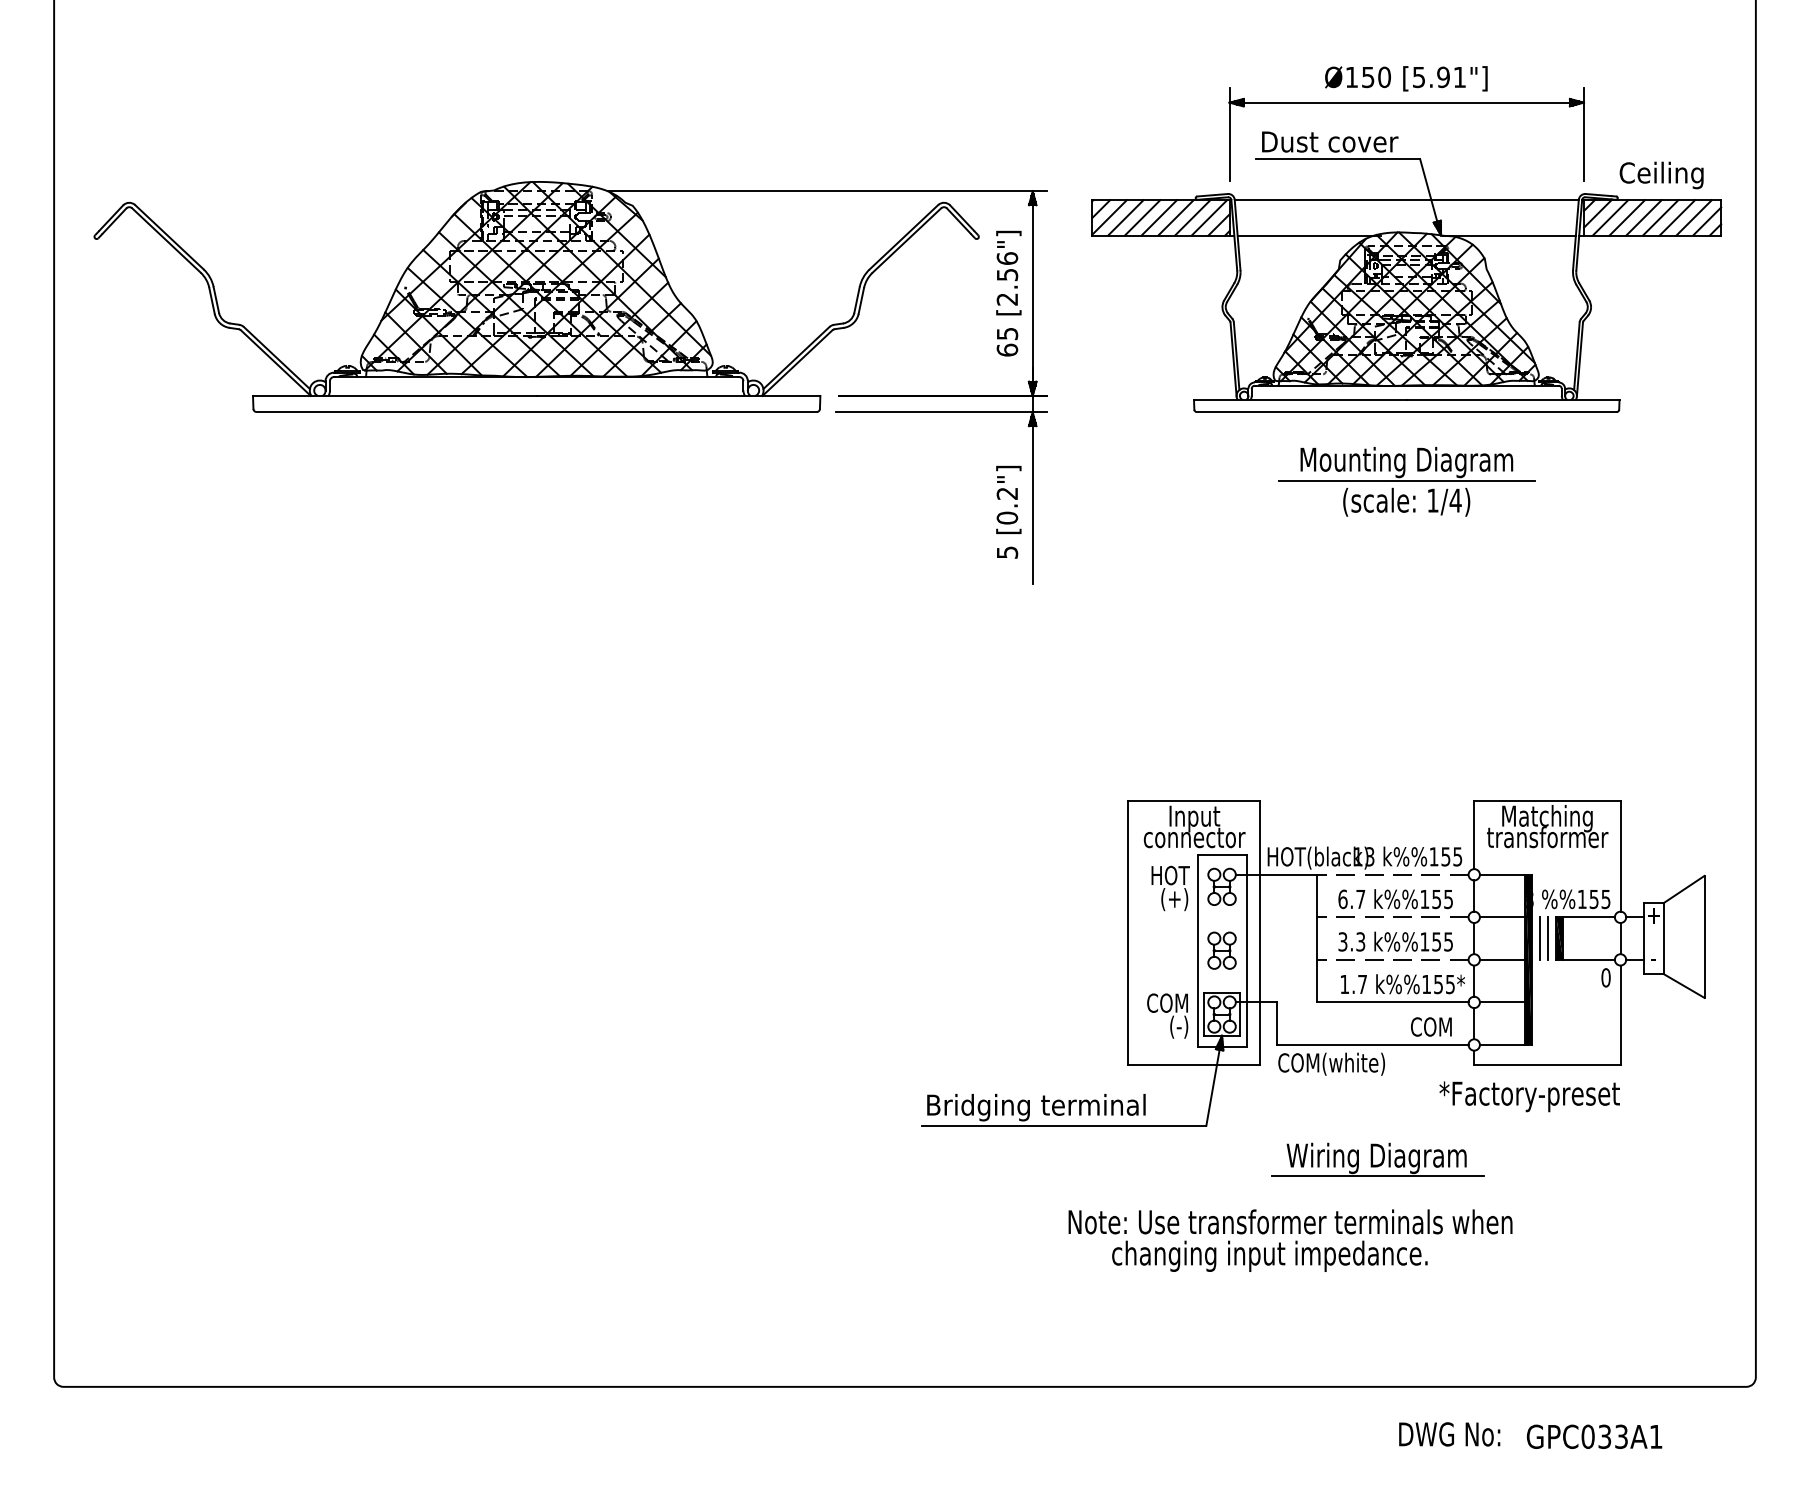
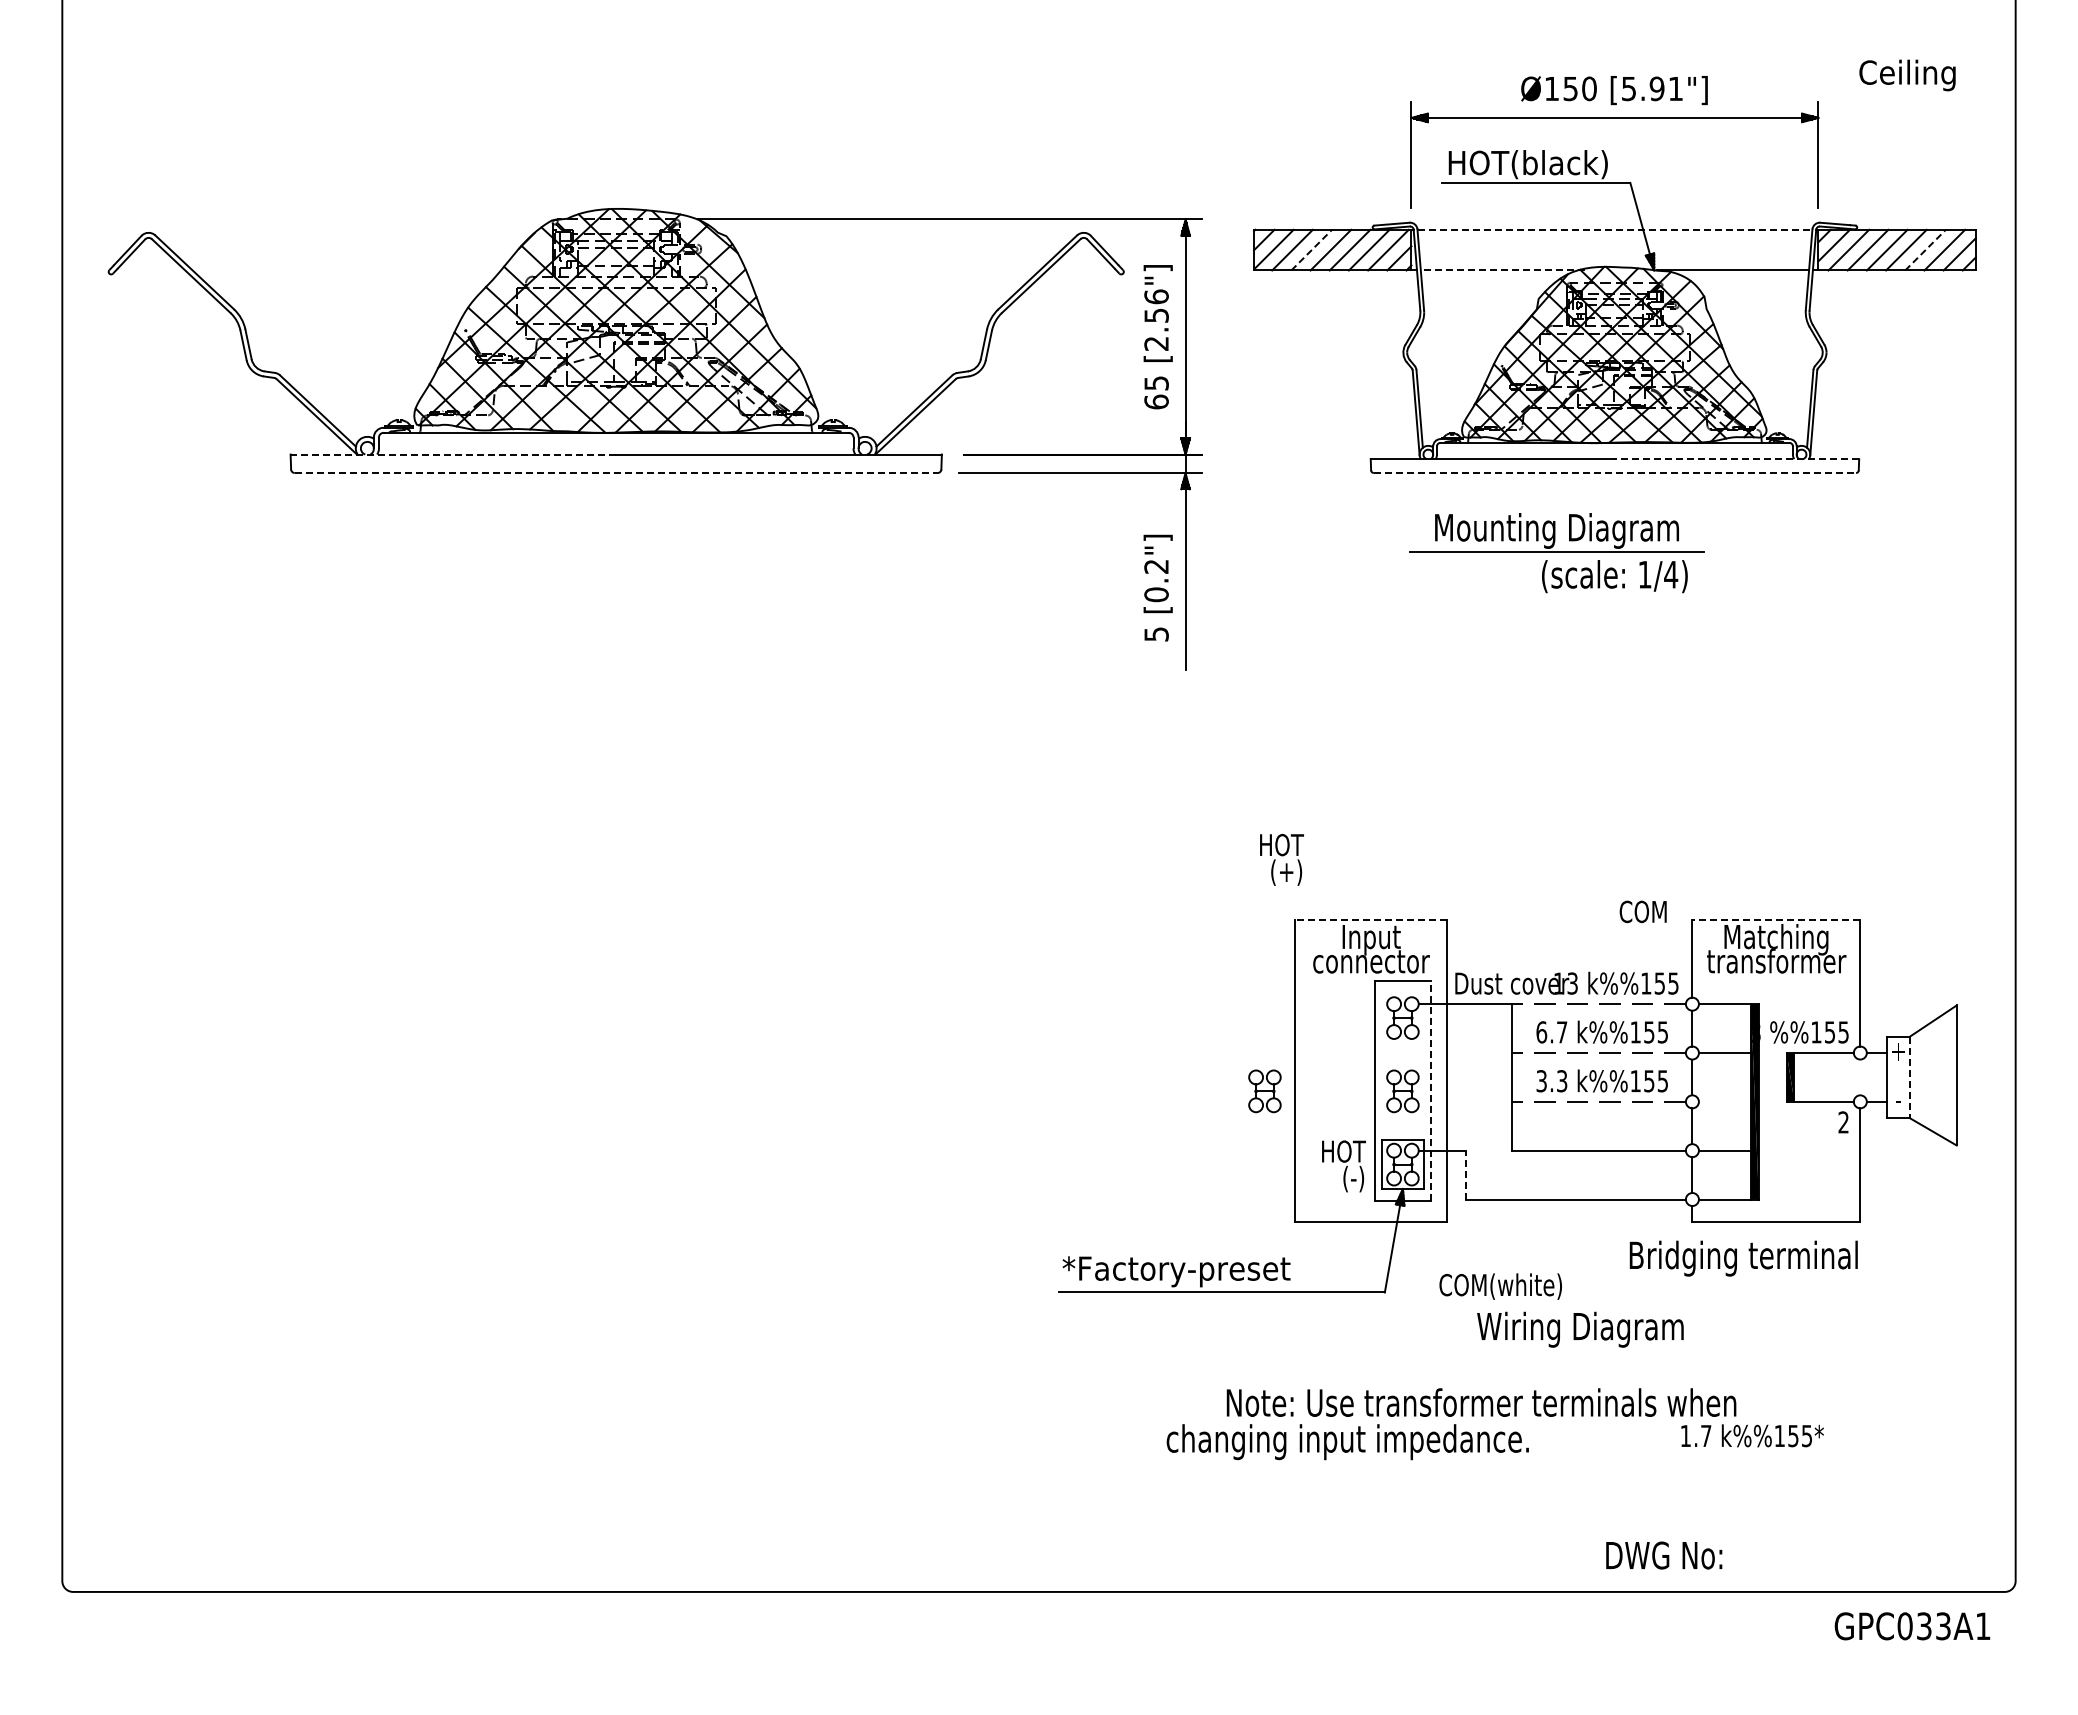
text: (1332, 143) -> (1529, 164), Dust cover -> HOT(black)
text: (1661, 175) -> (1907, 75), moved
line: (1407, 199) -> (1615, 229), solid -> dashed
line: (1142, 218) -> (1311, 250), solid -> dashed
line: (1677, 218) -> (1925, 250), solid -> dashed
line: (1308, 235) -> (1502, 270), solid -> dashed
line: (394, 395) -> (453, 454), solid -> dashed
line: (1512, 400) -> (1736, 459), solid -> dashed
line: (536, 412) -> (616, 473), solid -> dashed
line: (1407, 412) -> (1615, 473), solid -> dashed
part: (1406, 463) -> (1556, 532), moved
line: (1193, 801) -> (1370, 919), solid -> dashed
line: (1547, 801) -> (1776, 919), solid -> dashed
text: (1318, 857) -> (1513, 984), HOT(black) -> Dust cover
text: (1170, 888) -> (1281, 859), moved
line: (1540, 938) -> (1768, 1077), removed
line: (1548, 938) -> (1777, 1077), removed
line: (1620, 938) -> (1860, 1077), removed
line: (1663, 938) -> (1909, 1077), solid -> dashed
part: (1101, 950) -> (1264, 1091), added
line: (1246, 950) -> (1431, 1091), solid -> dashed
line: (1502, 959) -> (1724, 1101), removed
text: (1605, 977) -> (1843, 1122), 0 -> 2
text: (1402, 983) -> (1752, 1435), moved
text: (1168, 1003) -> (1341, 1151), COM -> HOT
line: (1277, 1023) -> (1466, 1174), solid -> dashed
text: (1430, 1026) -> (1642, 911), moved
text: (1331, 1064) -> (1500, 1286), moved
text: (1519, 1096) -> (1744, 1258), *Factory-preset -> Bridging terminal
text: (1035, 1107) -> (1188, 1271), Bridging terminal -> *Factory-preset
line: (1377, 1175) -> (1581, 1349), removed
text: (1269, 1256) -> (1347, 1442), moved
text: (1449, 1434) -> (1664, 1555), moved
text: (1594, 1436) -> (1912, 1626), moved

